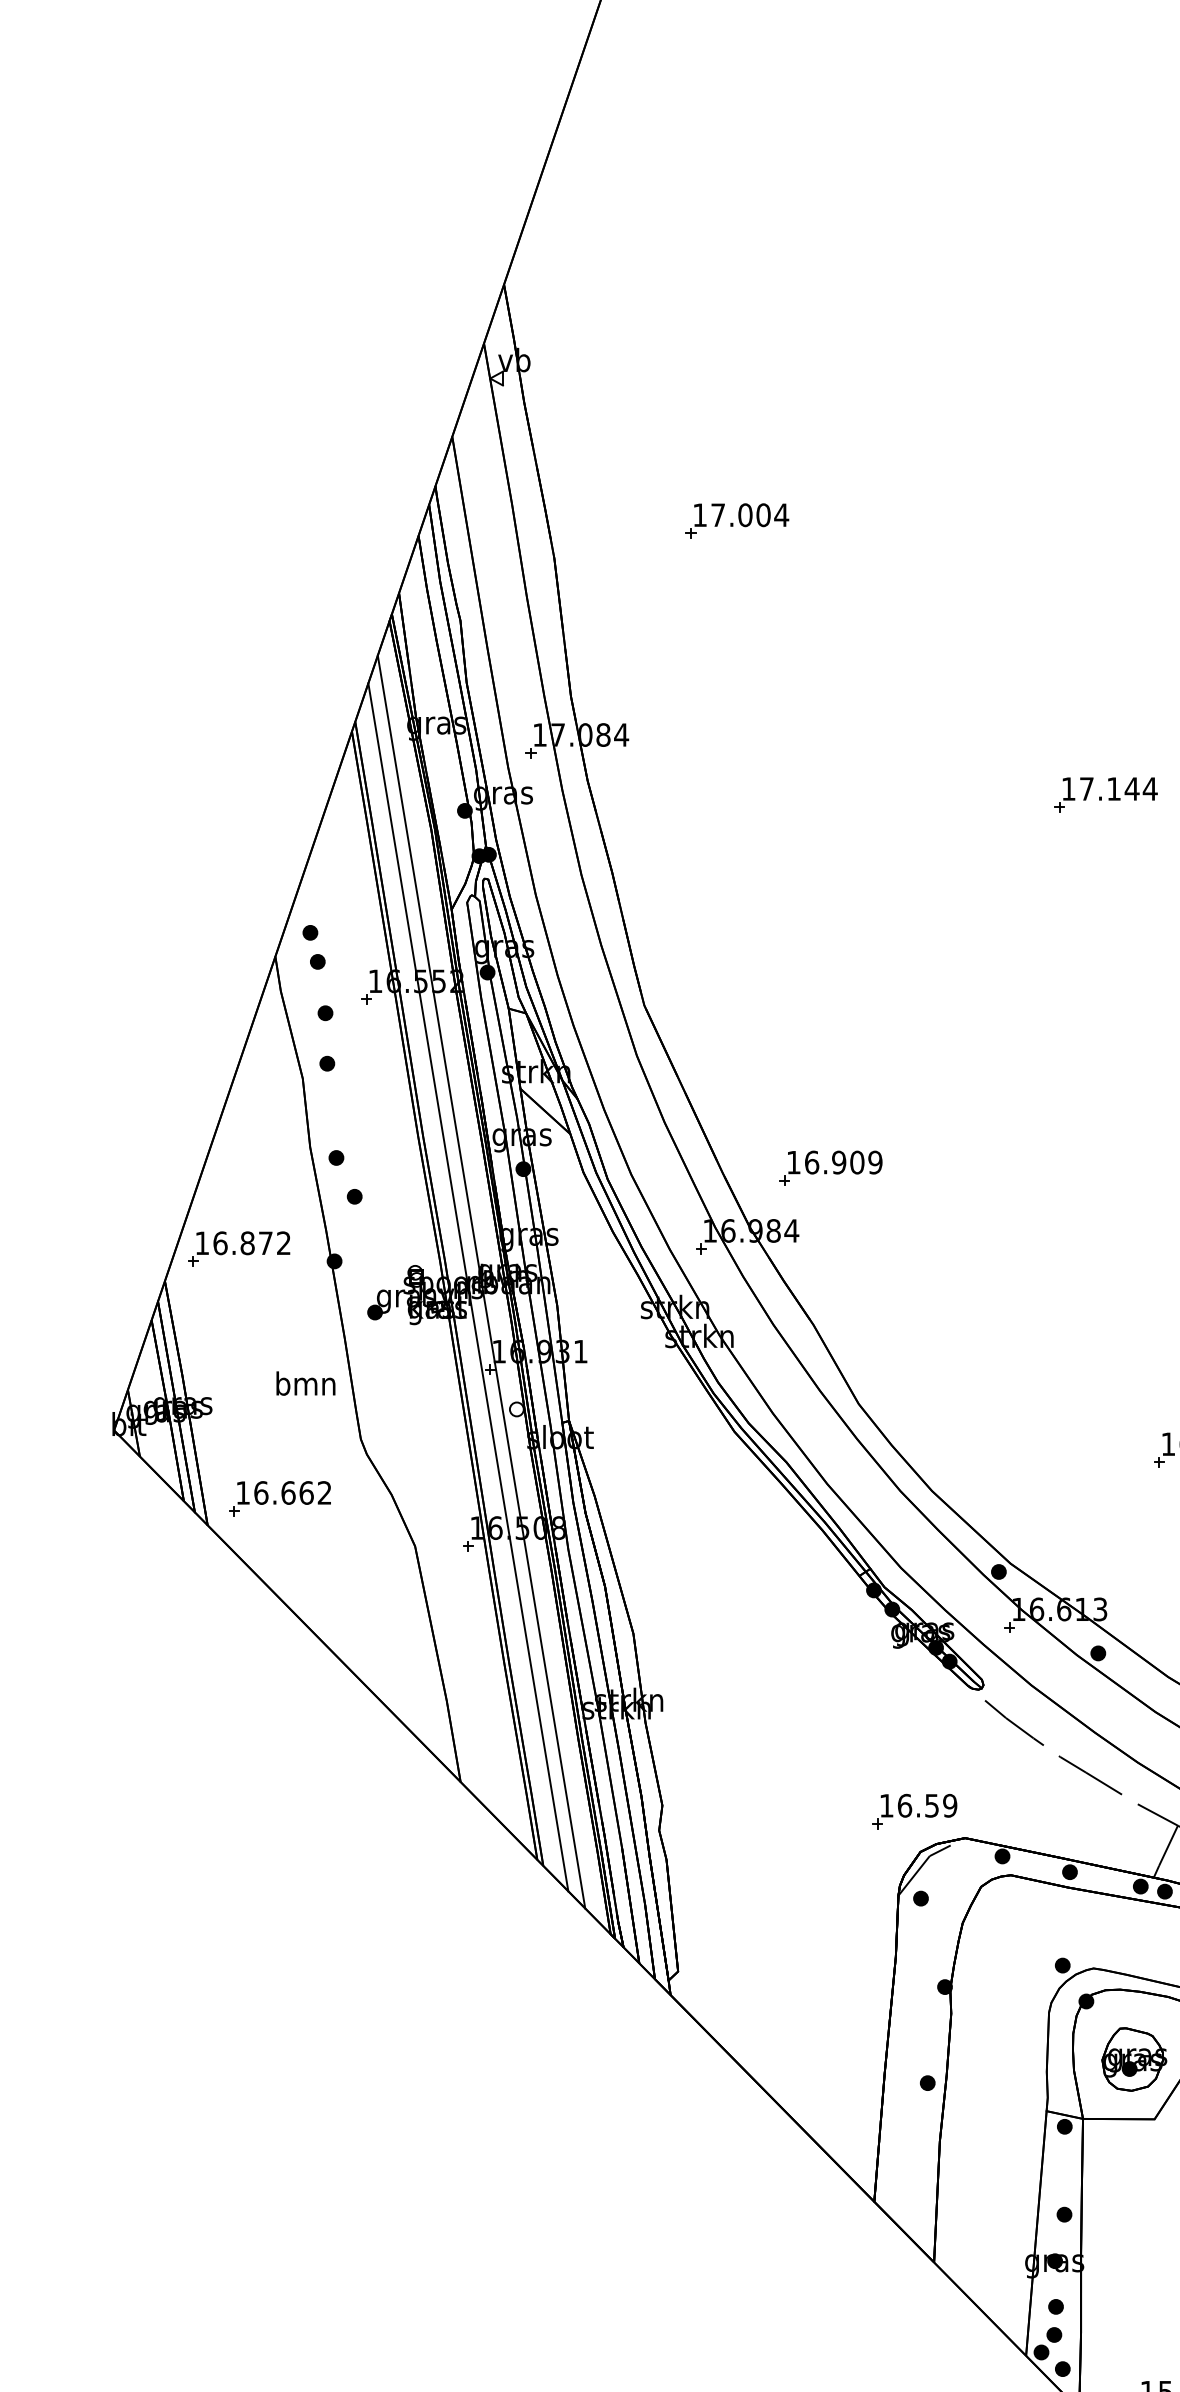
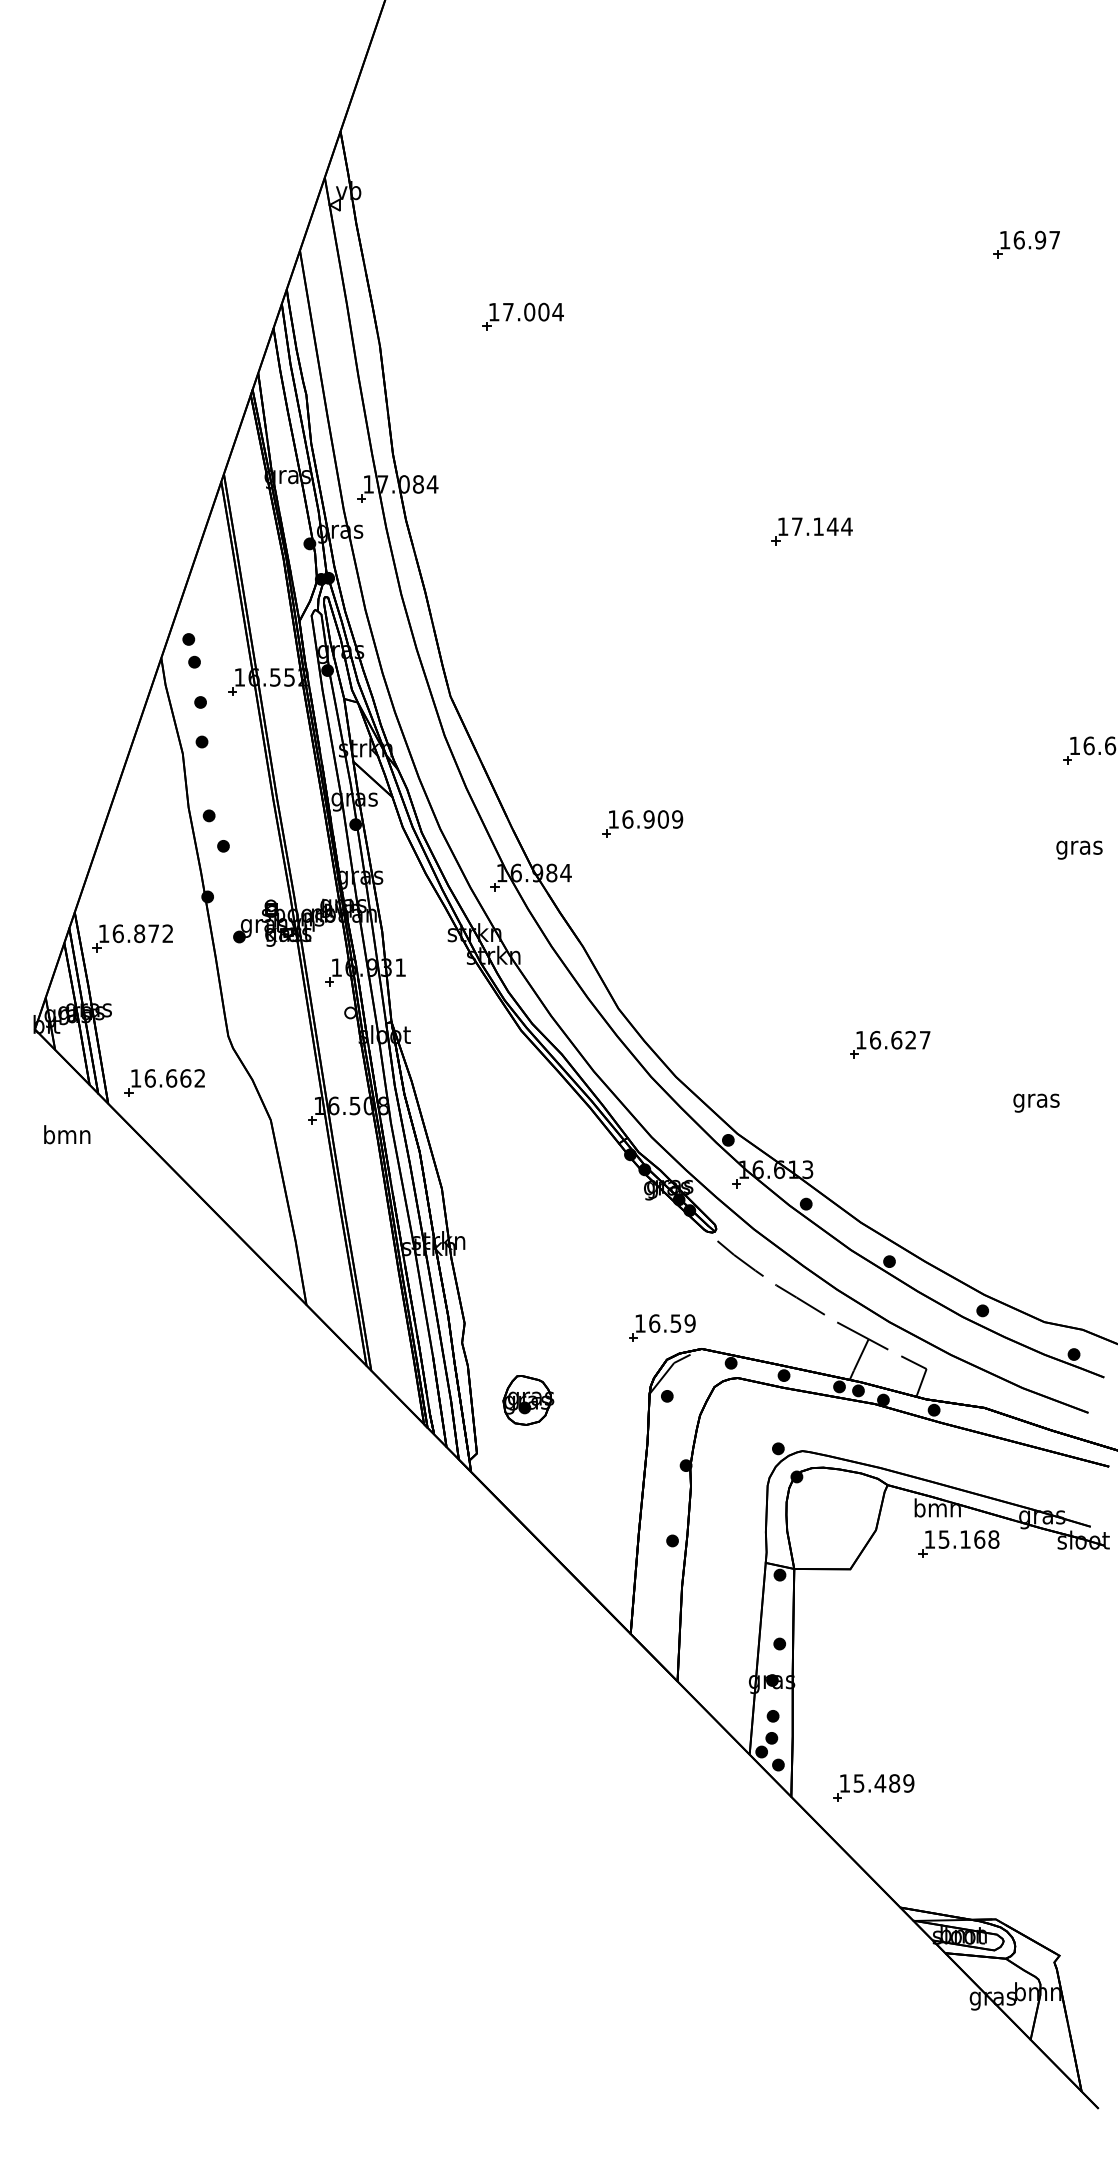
part: (830, 1167) -> (642, 823), moved
part: (238, 1249) -> (132, 938), moved
line: (481, 1282) -> (322, 913), removed
line: (468, 1286) -> (312, 916), removed
text: (306, 1383) -> (67, 1134), moved
part: (1134, 2059) -> (528, 1400), moved

